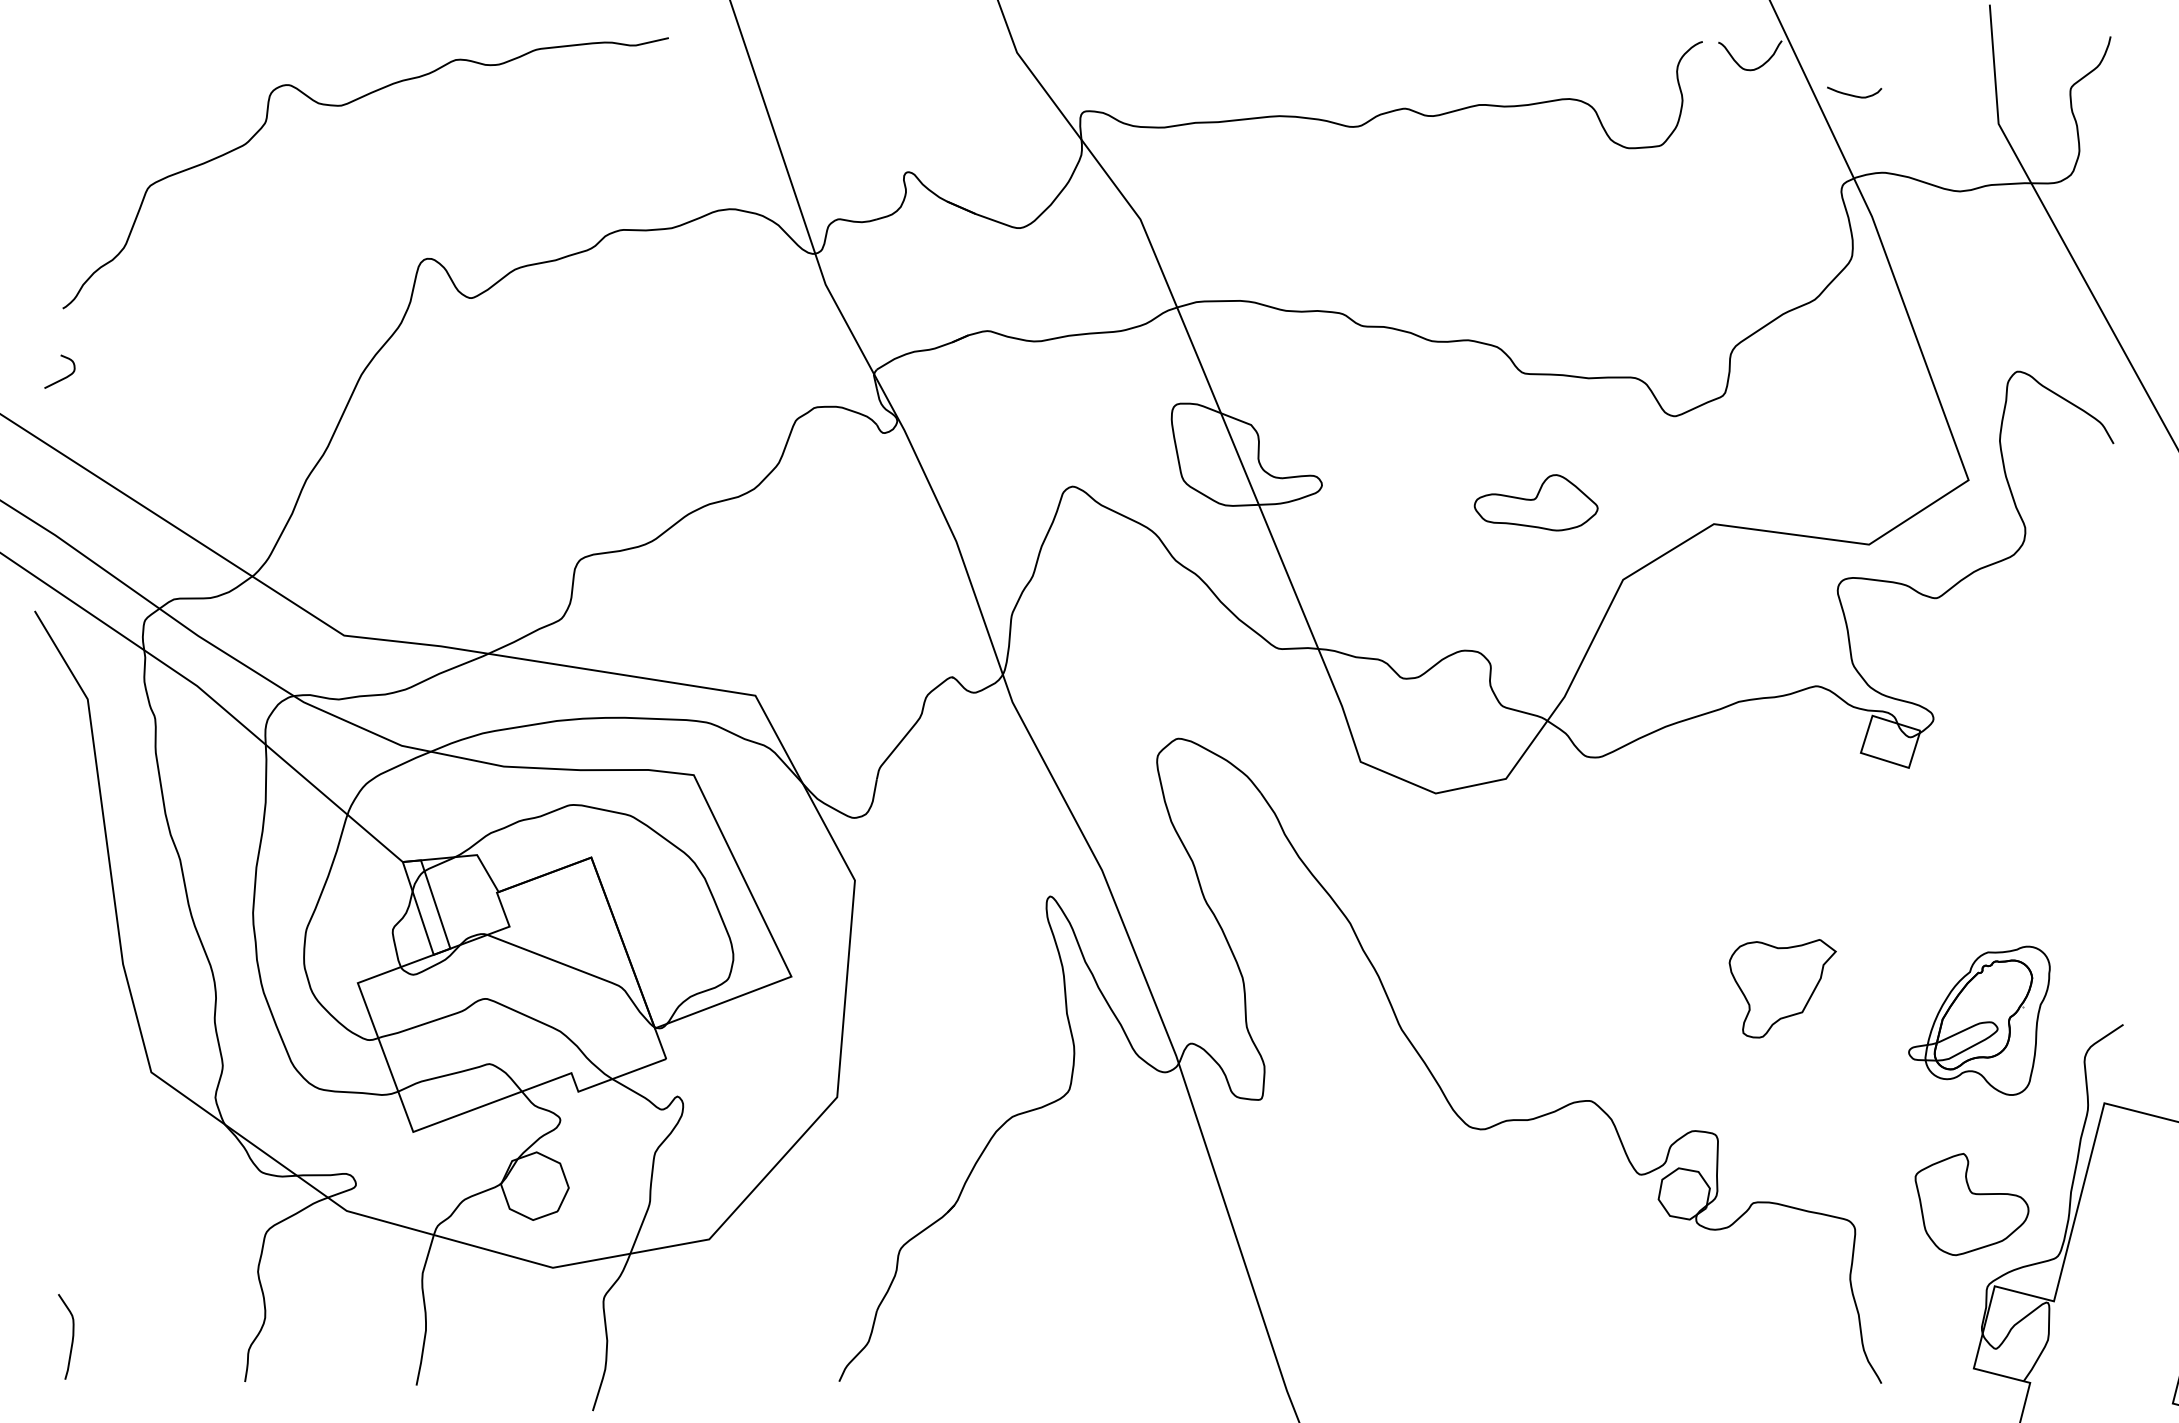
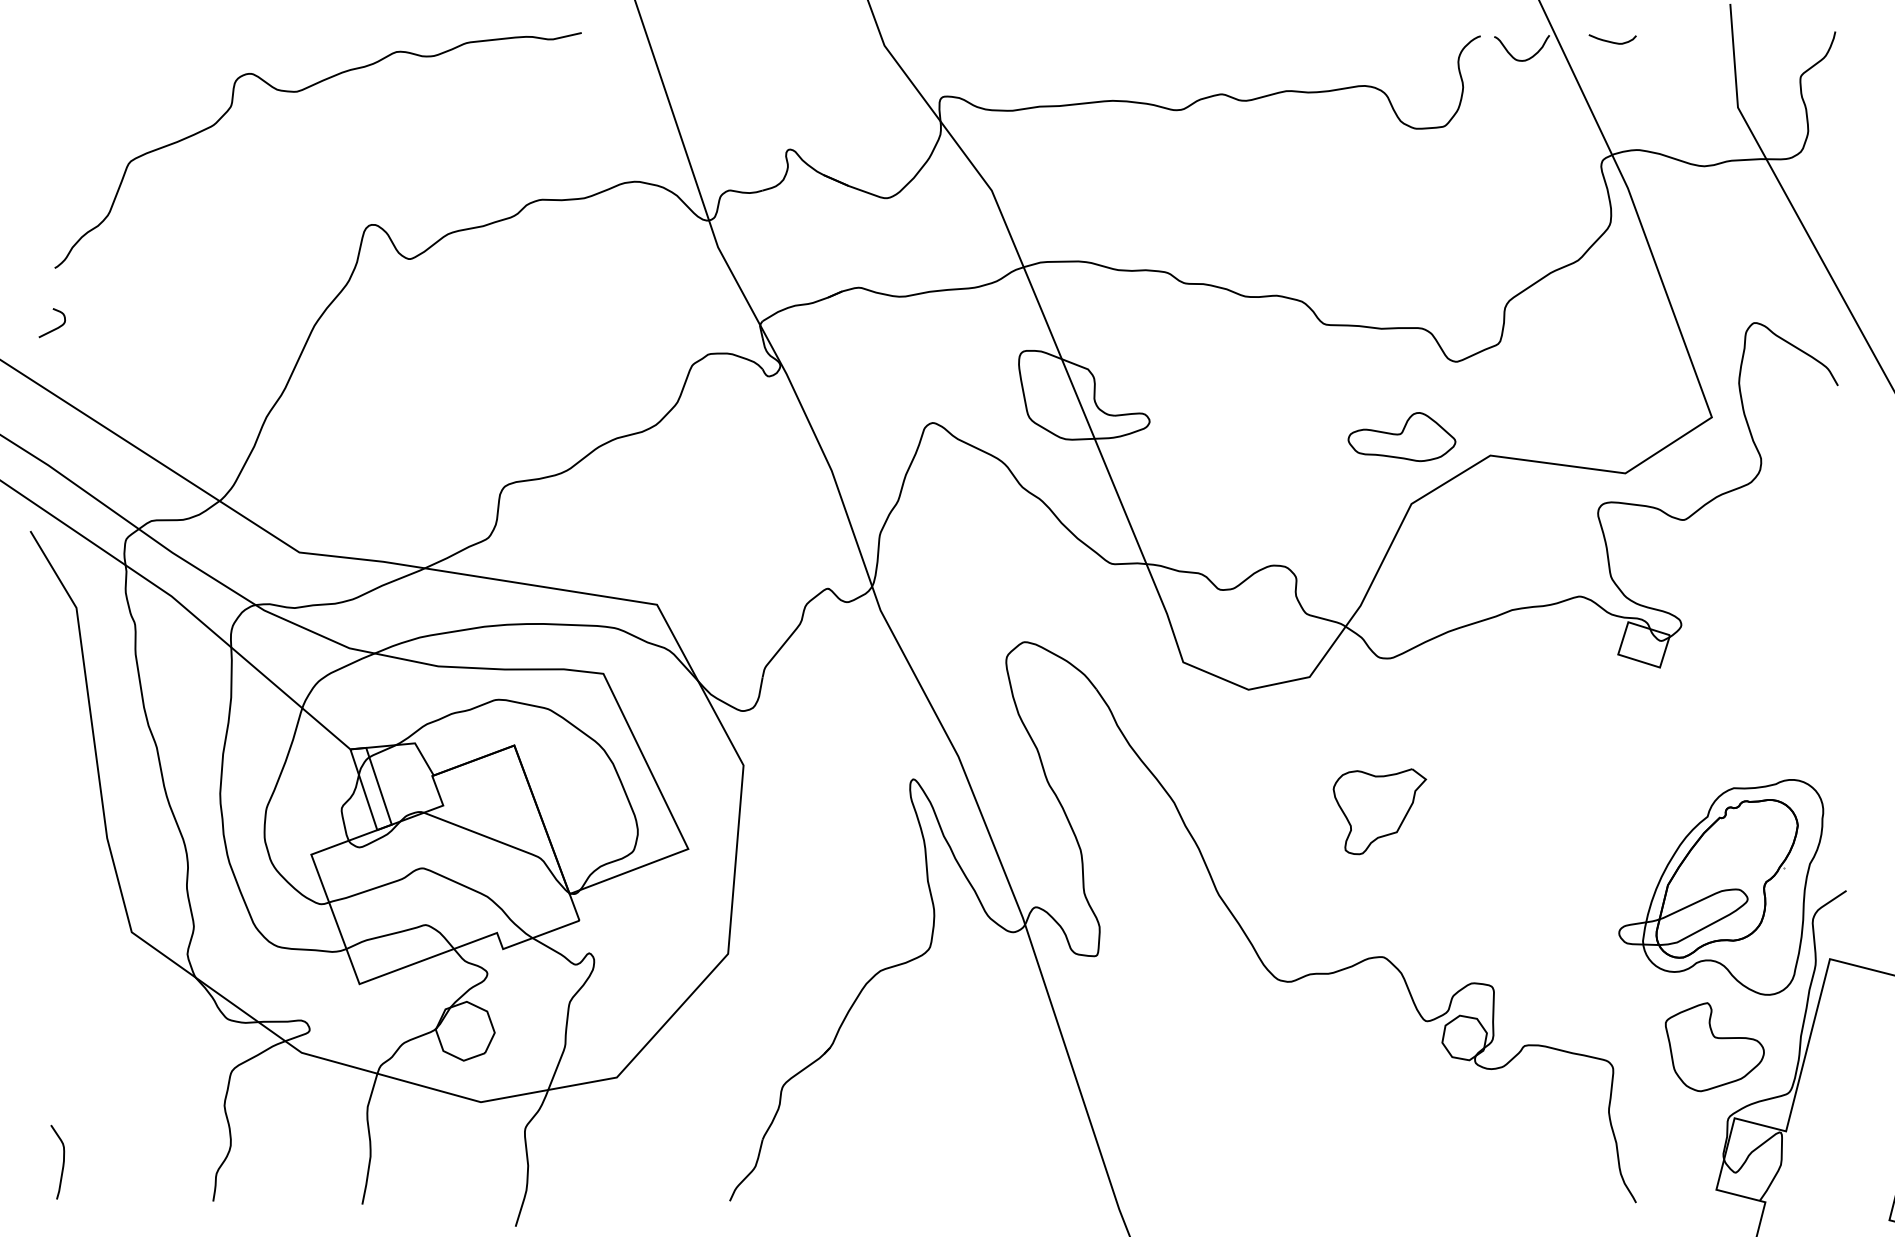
curve: (1852, 94) -> (1610, 41), moved
part: (1535, 502) -> (1401, 436), moved
part: (1782, 988) -> (1379, 811), moved
part: (1979, 1020) -> (1721, 887), size x1.67

